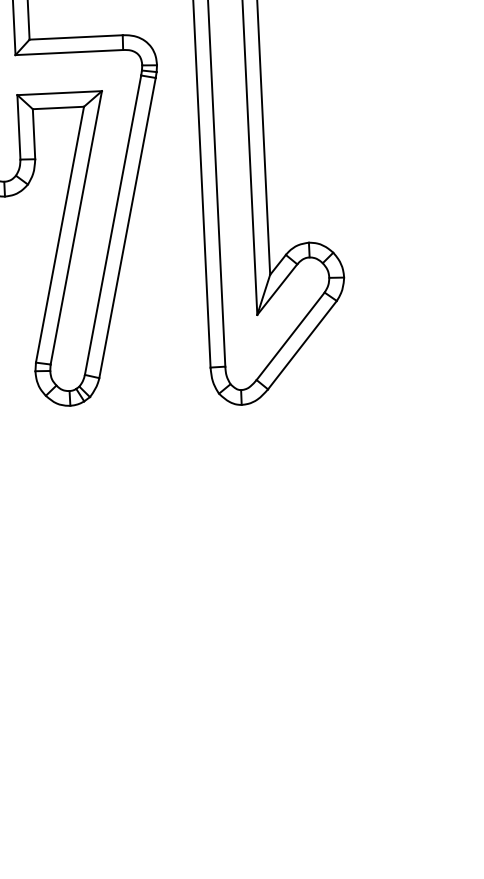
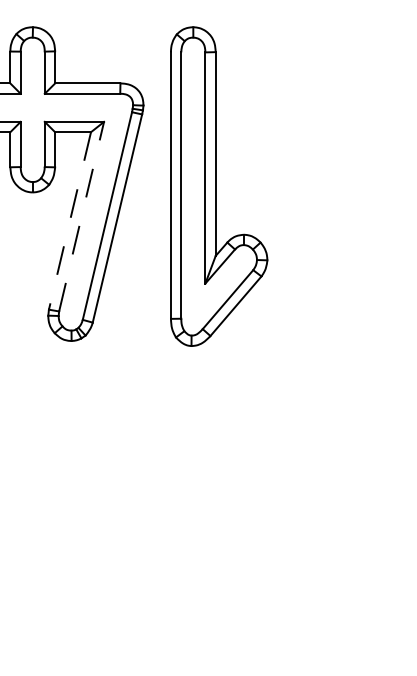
line: (76, 227) -> (81, 216), solid -> dashed
line: (59, 235) -> (69, 221), solid -> dashed

